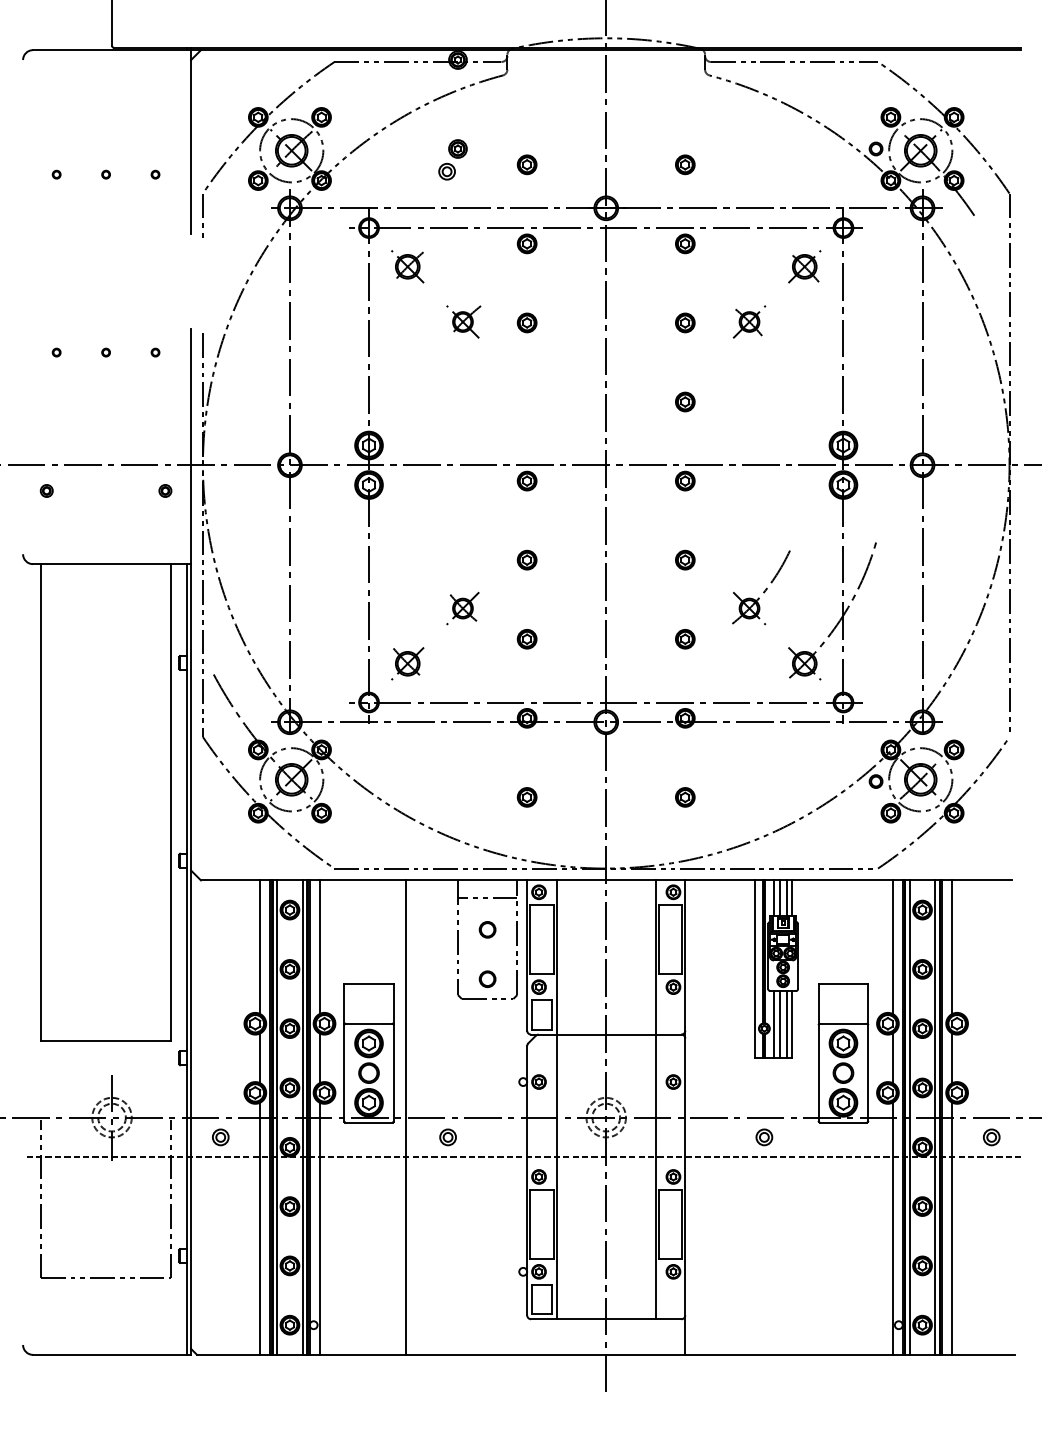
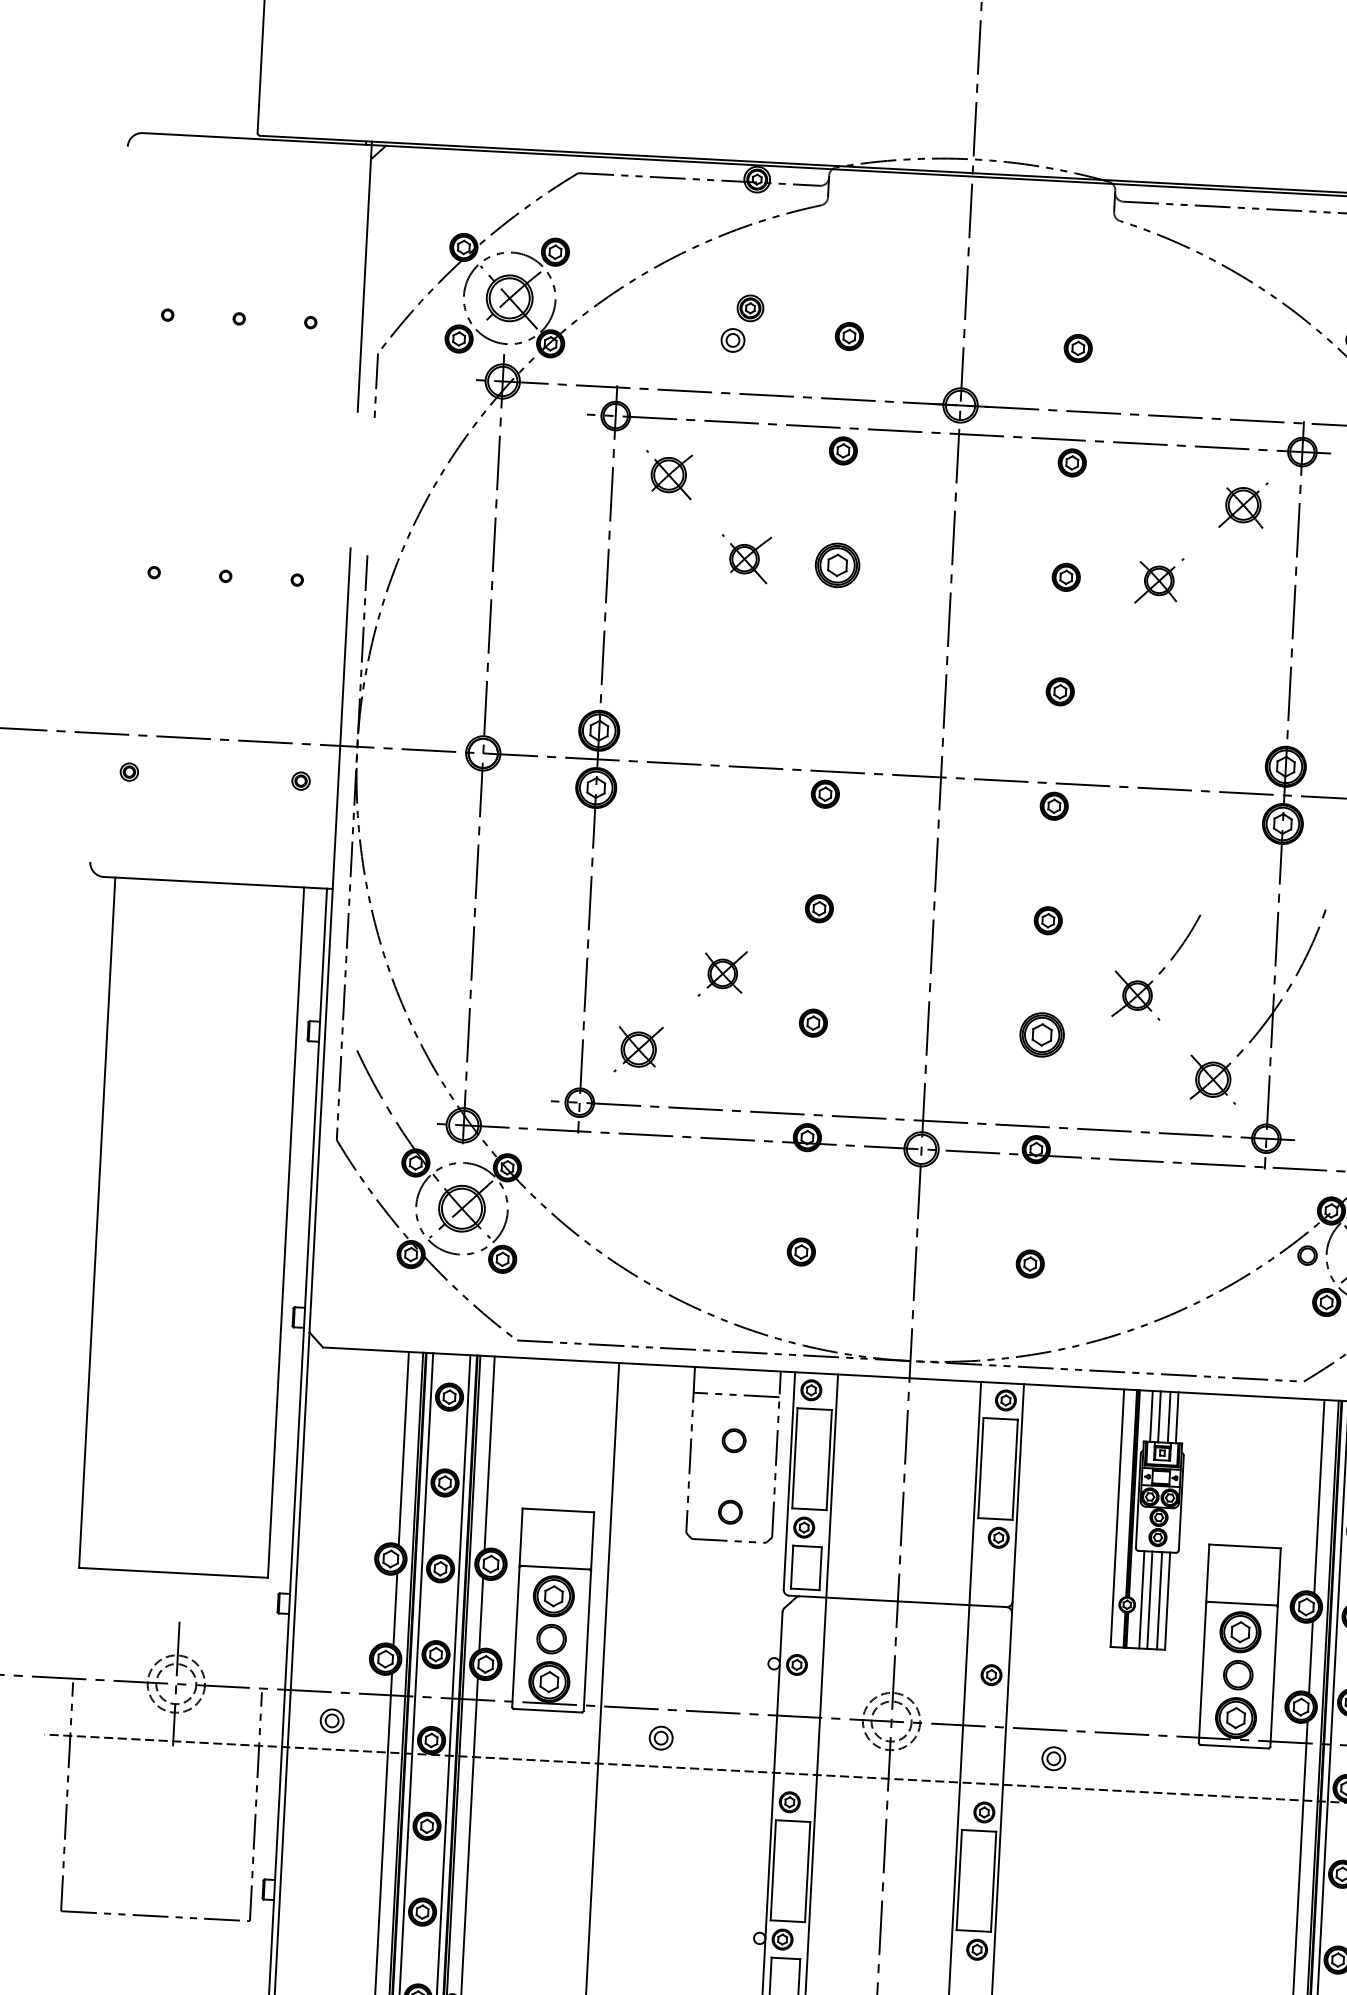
part: (526, 322) -> (836, 564), size x1.6
part: (685, 639) -> (1042, 1035), size x1.6
part: (764, 1137) -> (1053, 1758), moved

